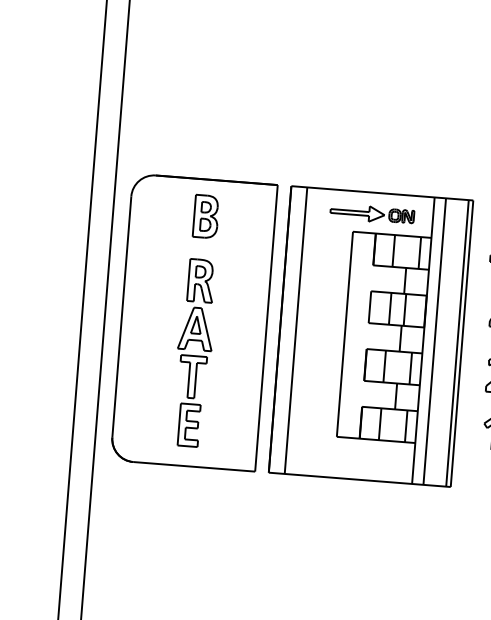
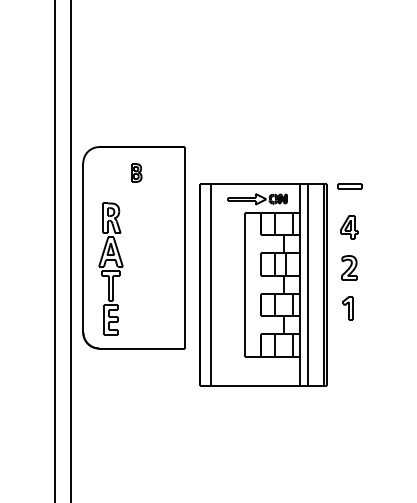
part: (205, 215) -> (136, 172), size x0.6
part: (371, 336) -> (263, 284), moved
part: (193, 352) -> (110, 268), moved

